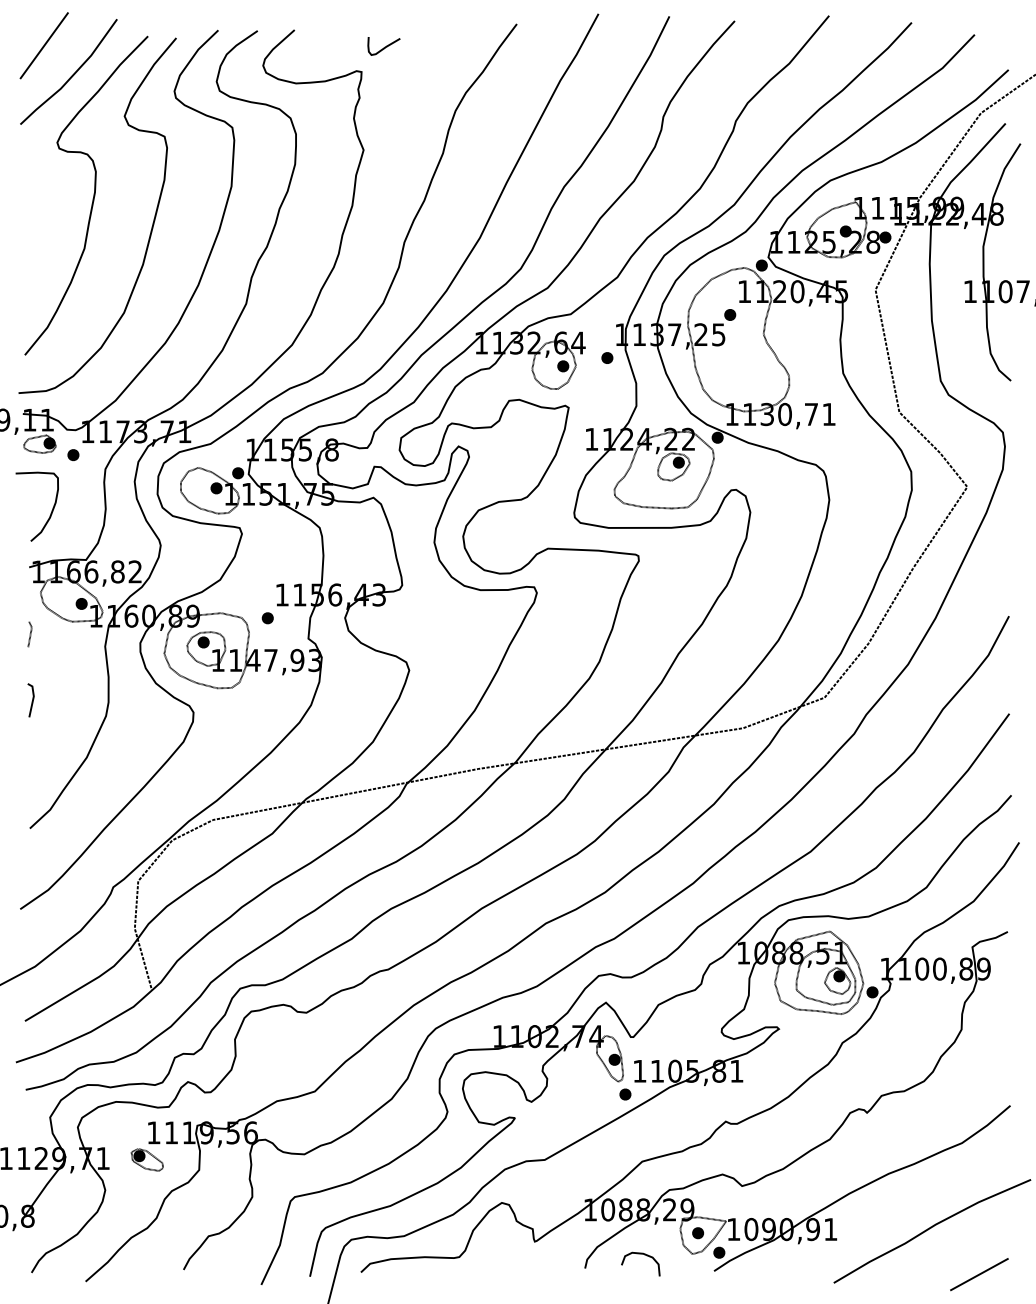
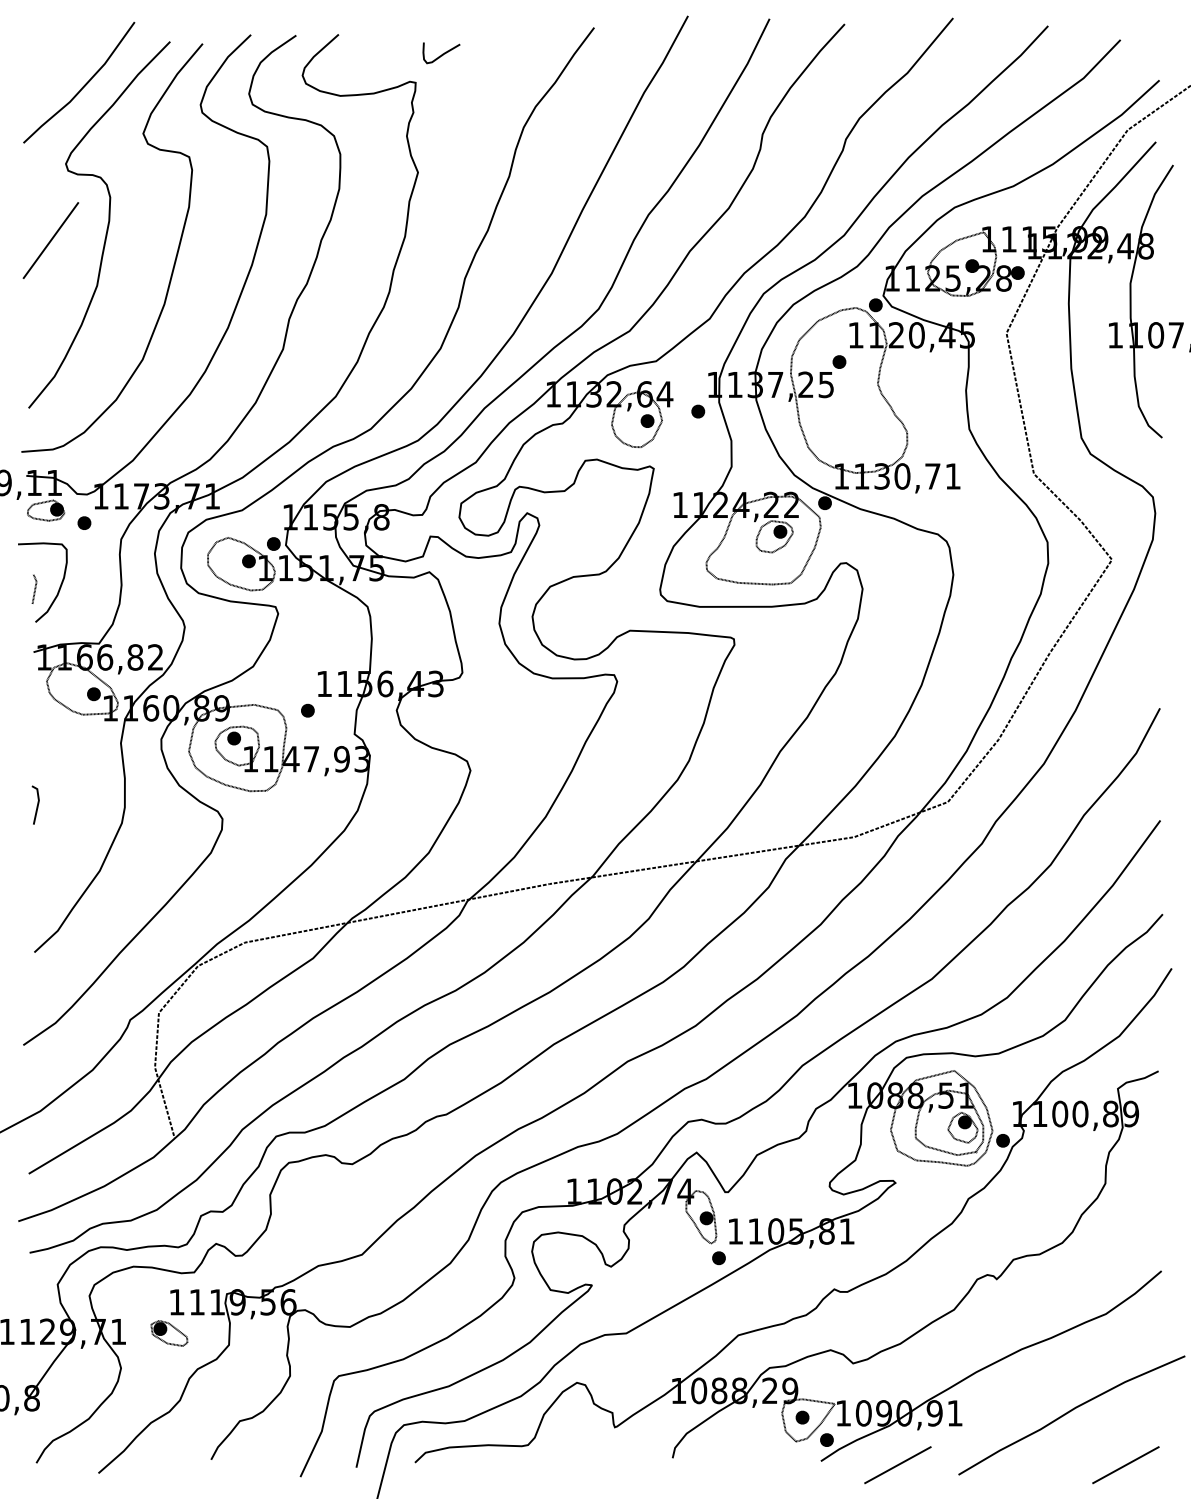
line: (43, 45) -> (50, 240), moved
line: (29, 633) -> (34, 588), moved
curve: (642, 1254) -> (738, 1442), removed
line: (780, 1274) -> (897, 1465), added

